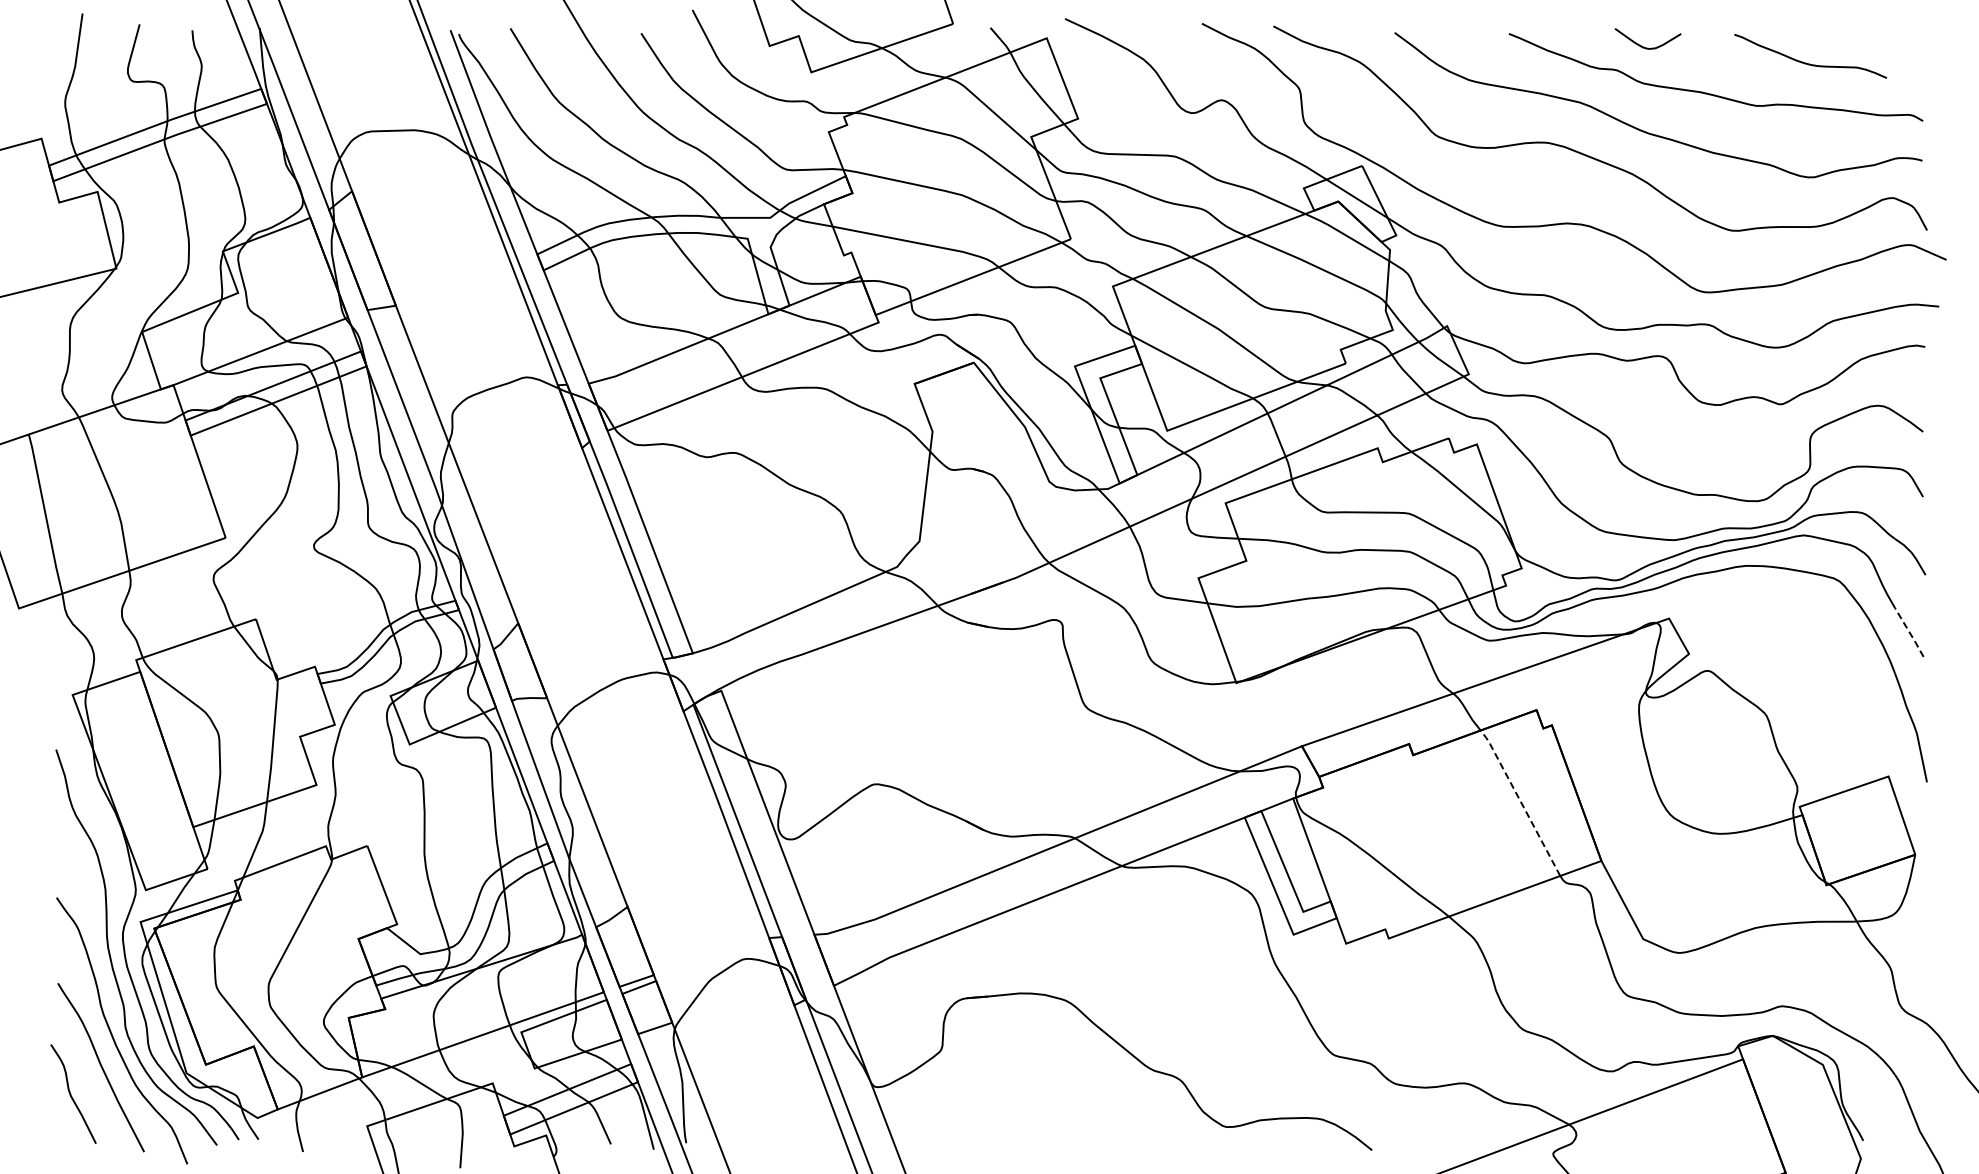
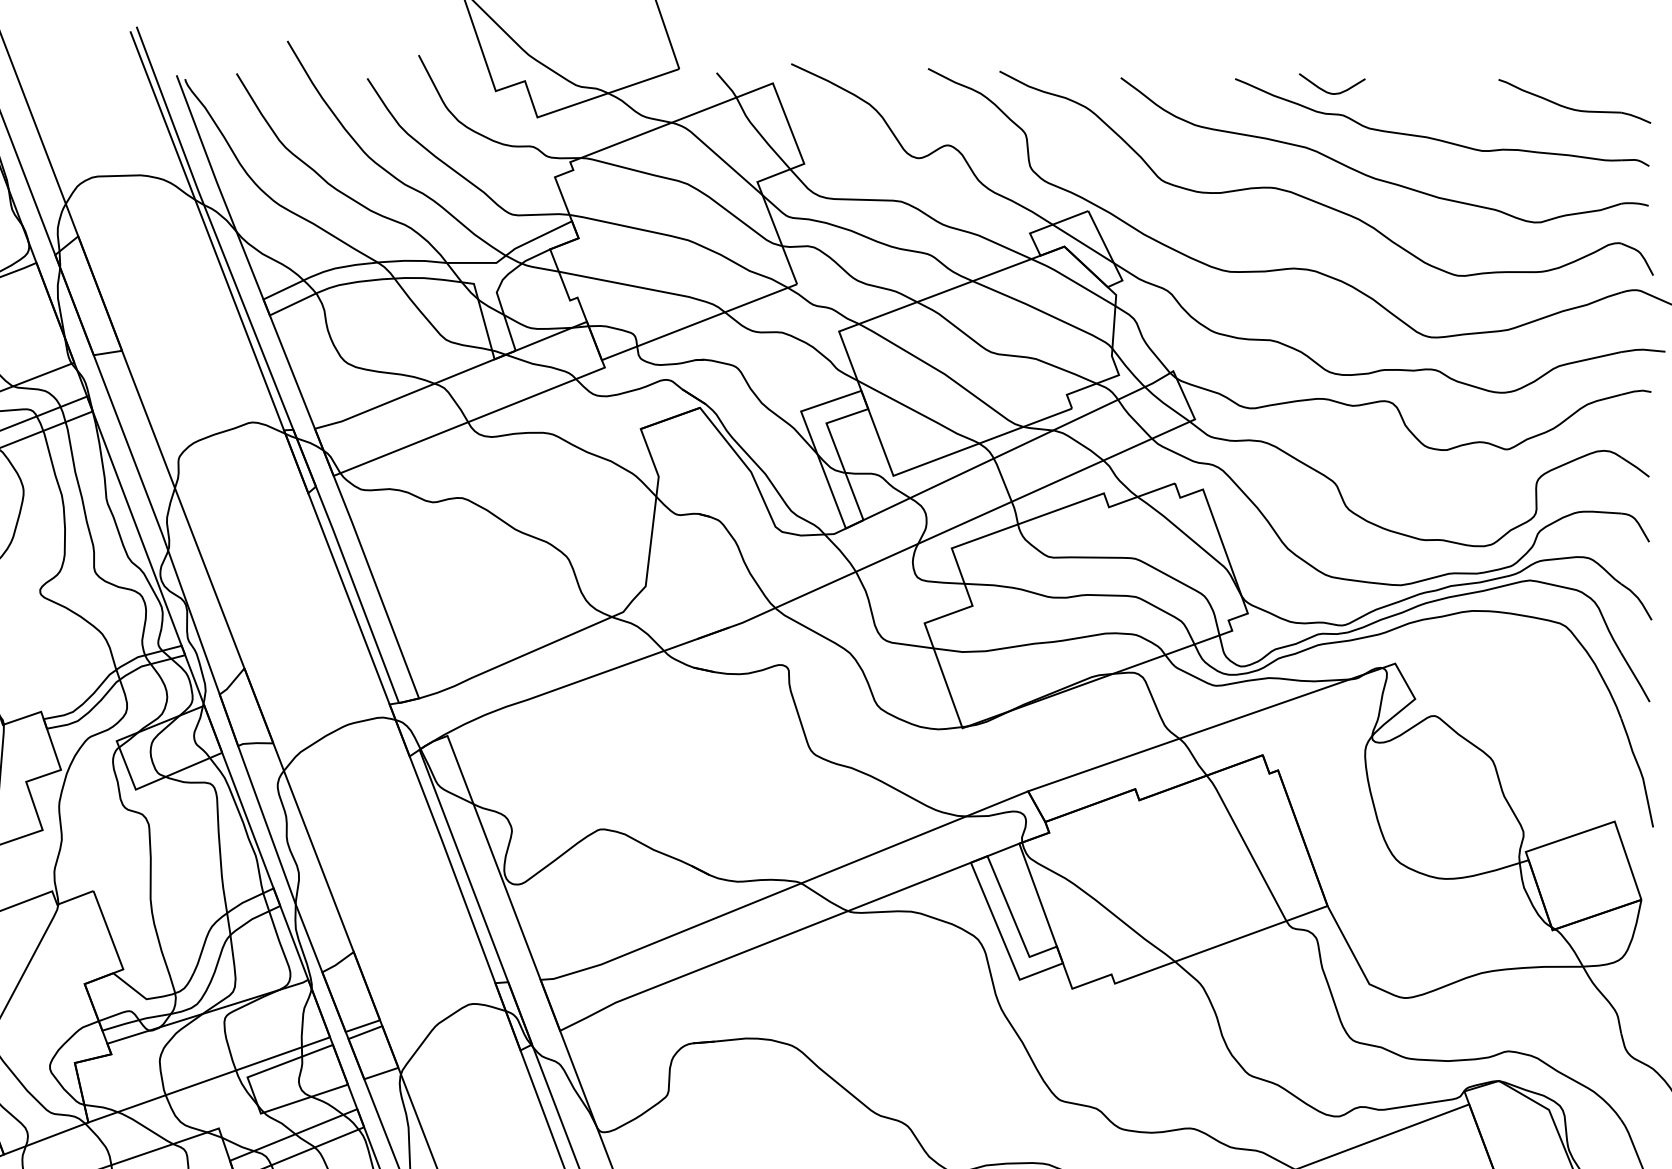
curve: (1644, 46) -> (1328, 91), moved
part: (1810, 63) -> (1574, 108), moved
line: (1909, 632) -> (1635, 677), dashed -> solid
line: (1520, 801) -> (1246, 846), dashed -> solid

